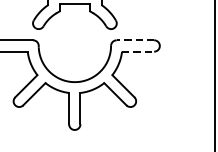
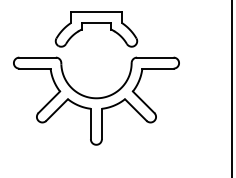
line: (134, 40) -> (154, 57), dashed -> solid
line: (137, 51) -> (157, 68), dashed -> solid

